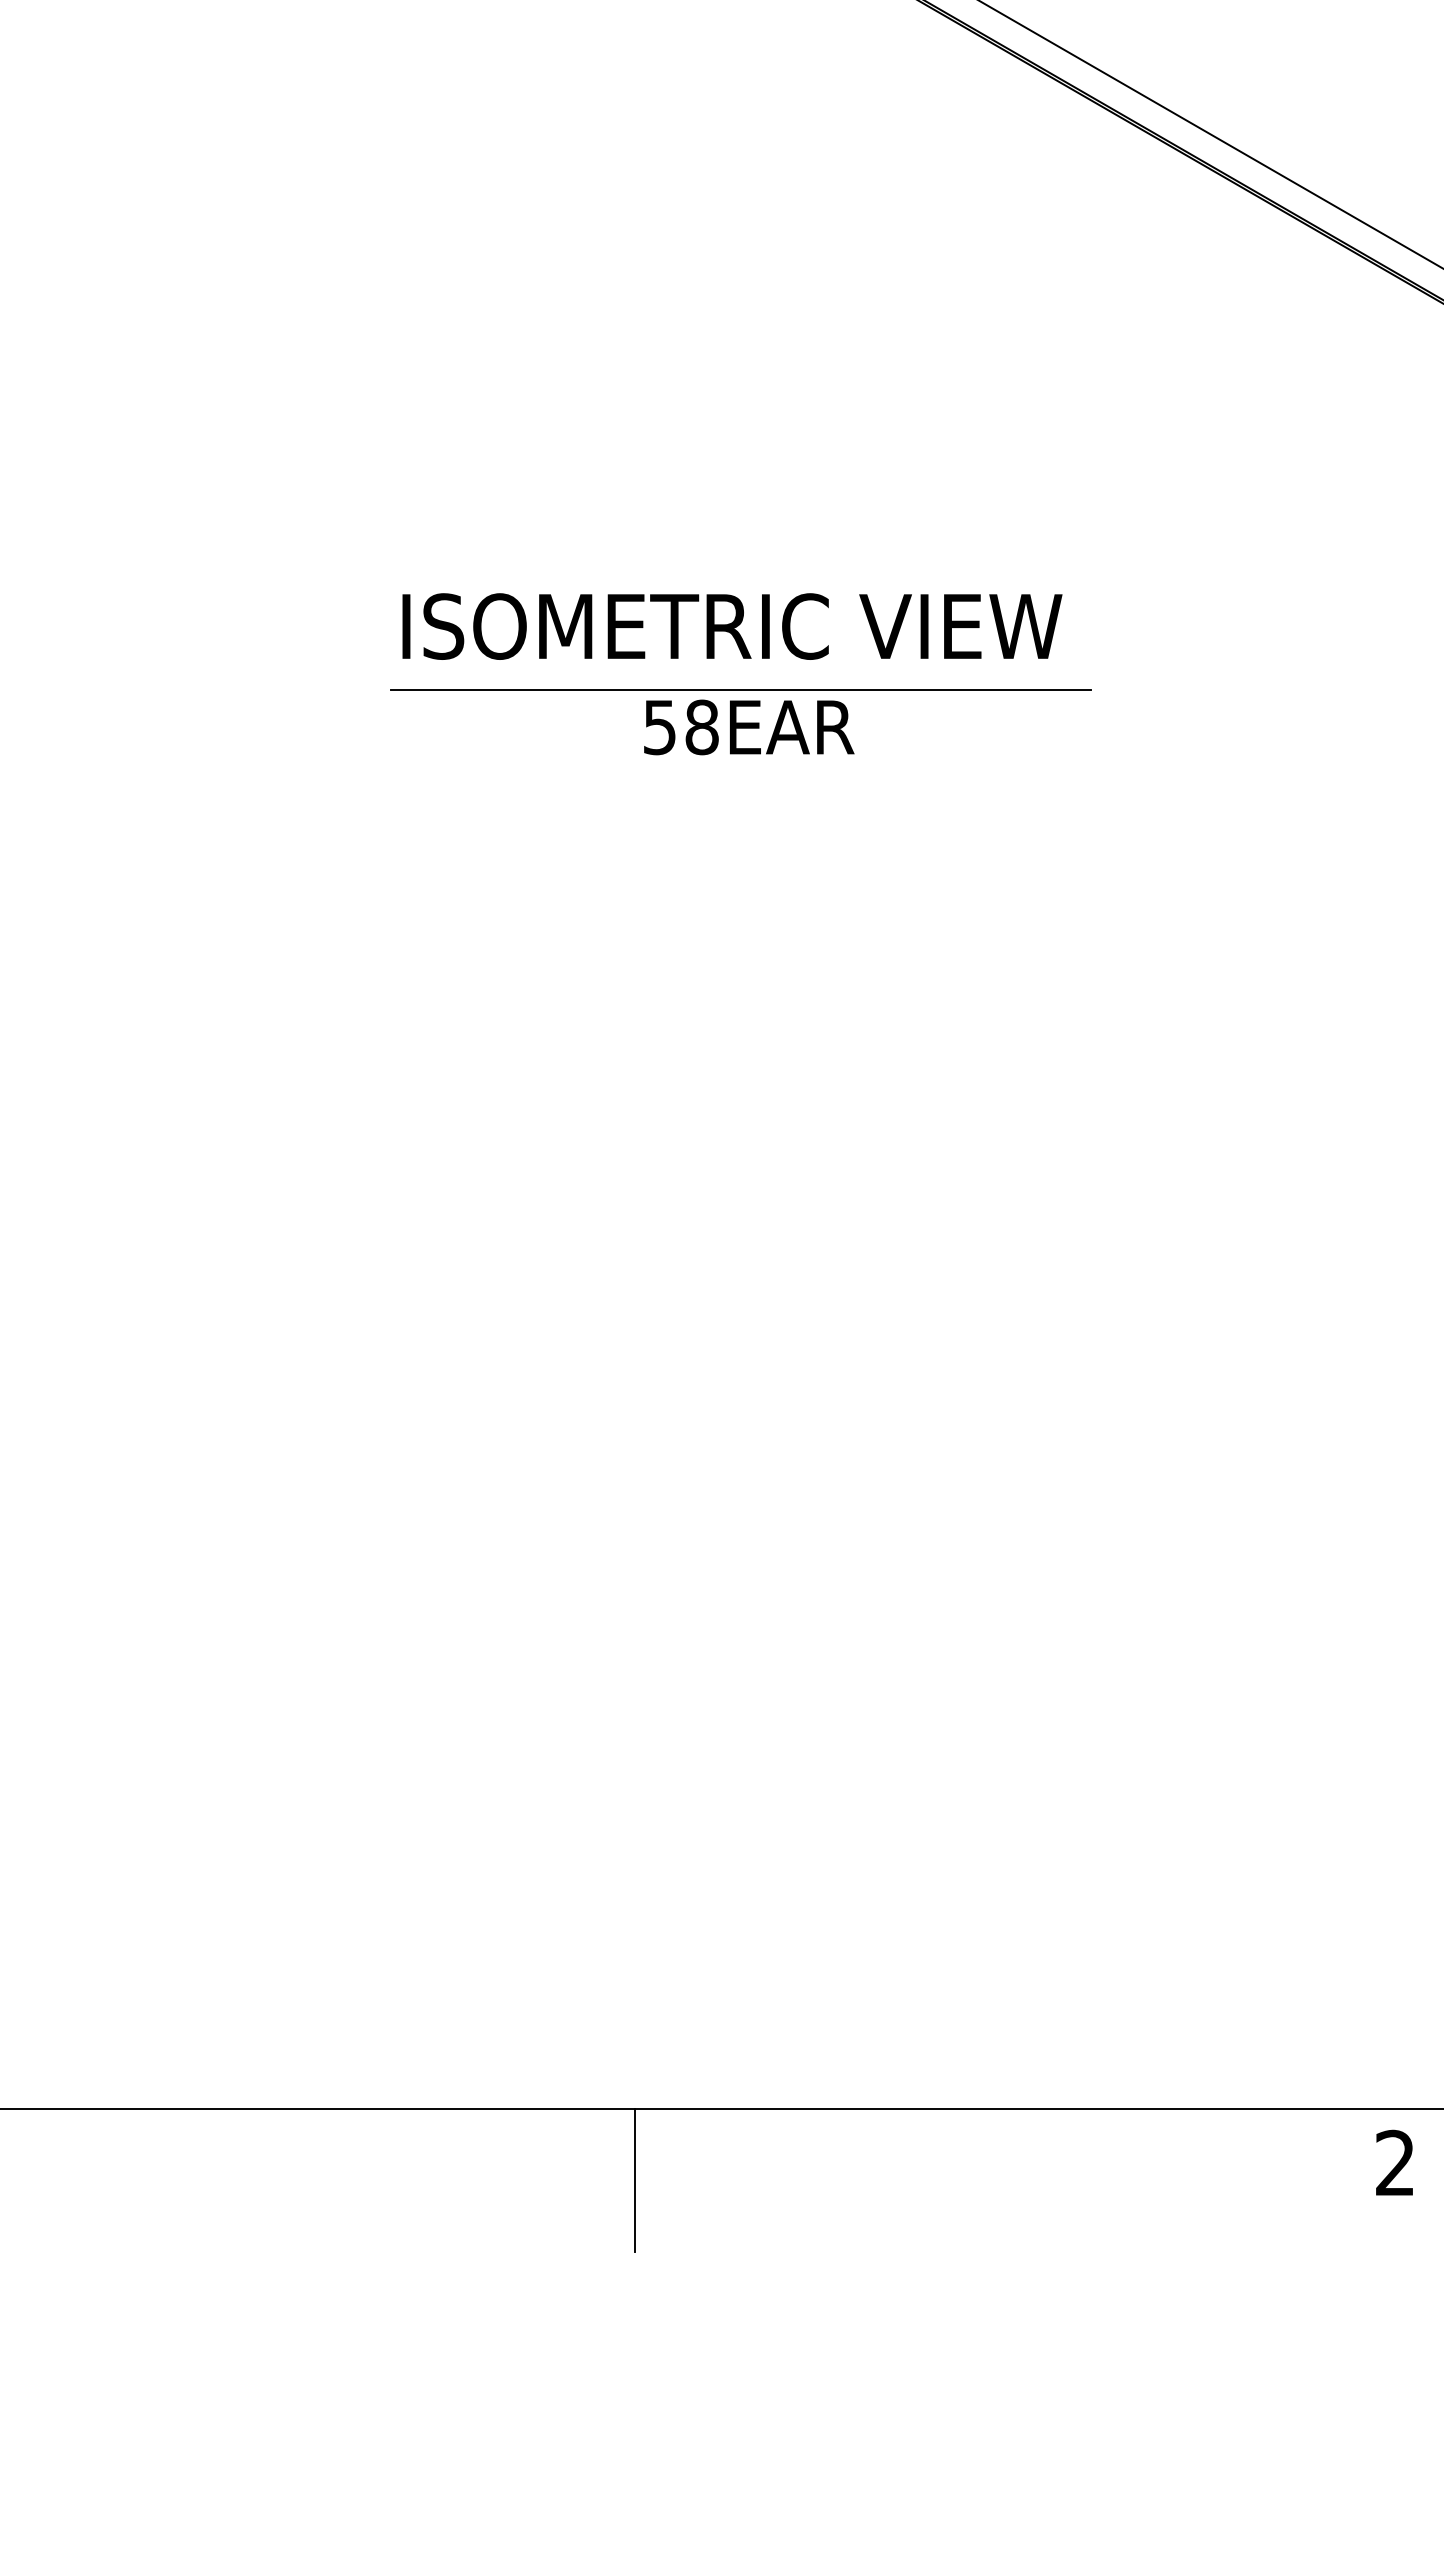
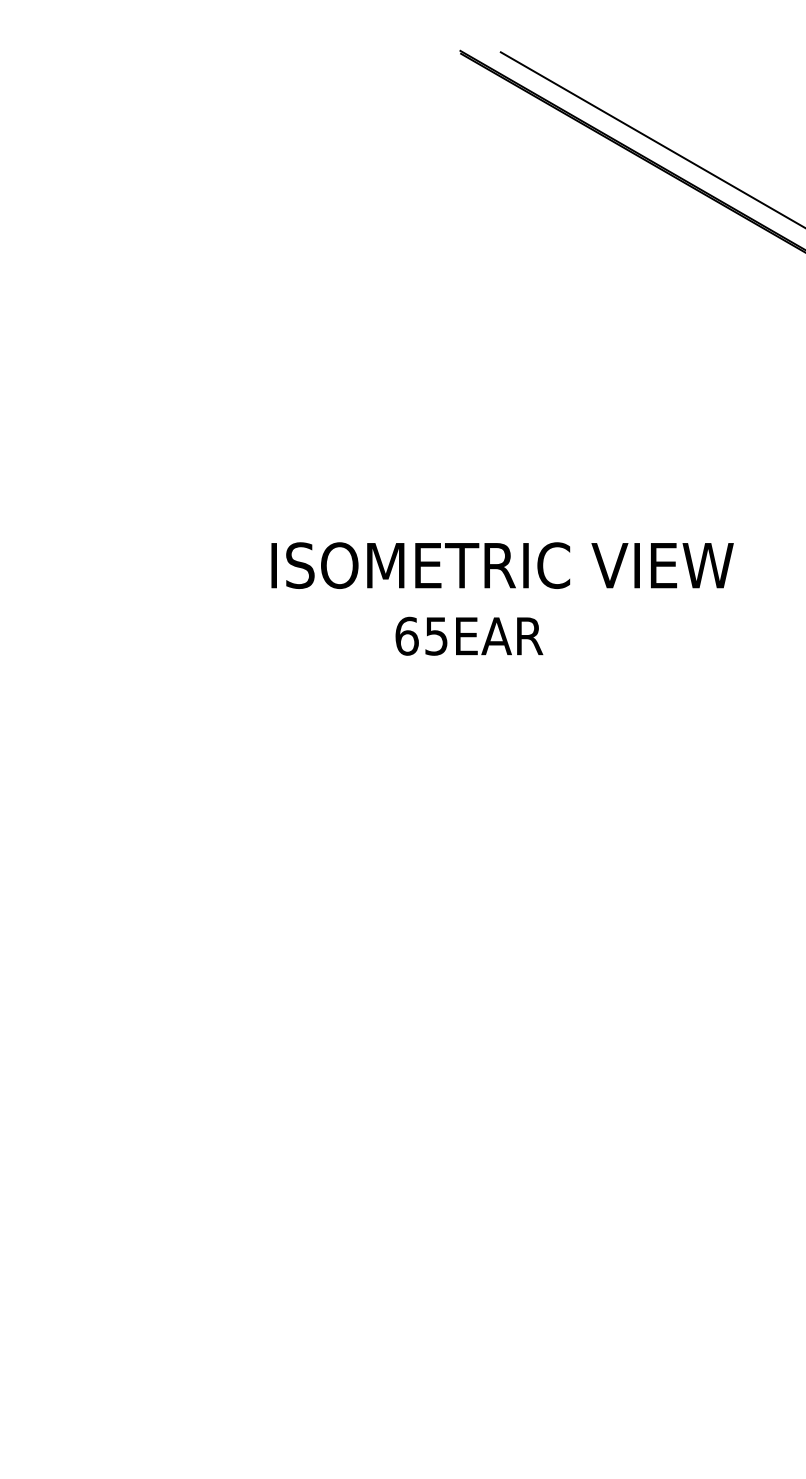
text: (732, 626) -> (502, 565), moved
line: (740, 690) -> (463, 610), removed
text: (680, 727) -> (421, 636), 58EAR -> 65EAR

